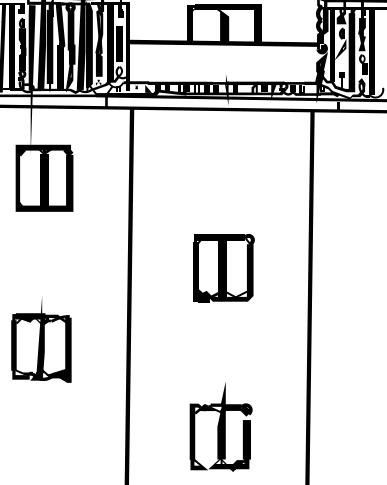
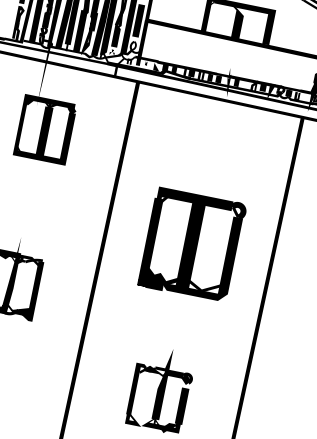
part: (223, 268) -> (192, 245), size x1.6

